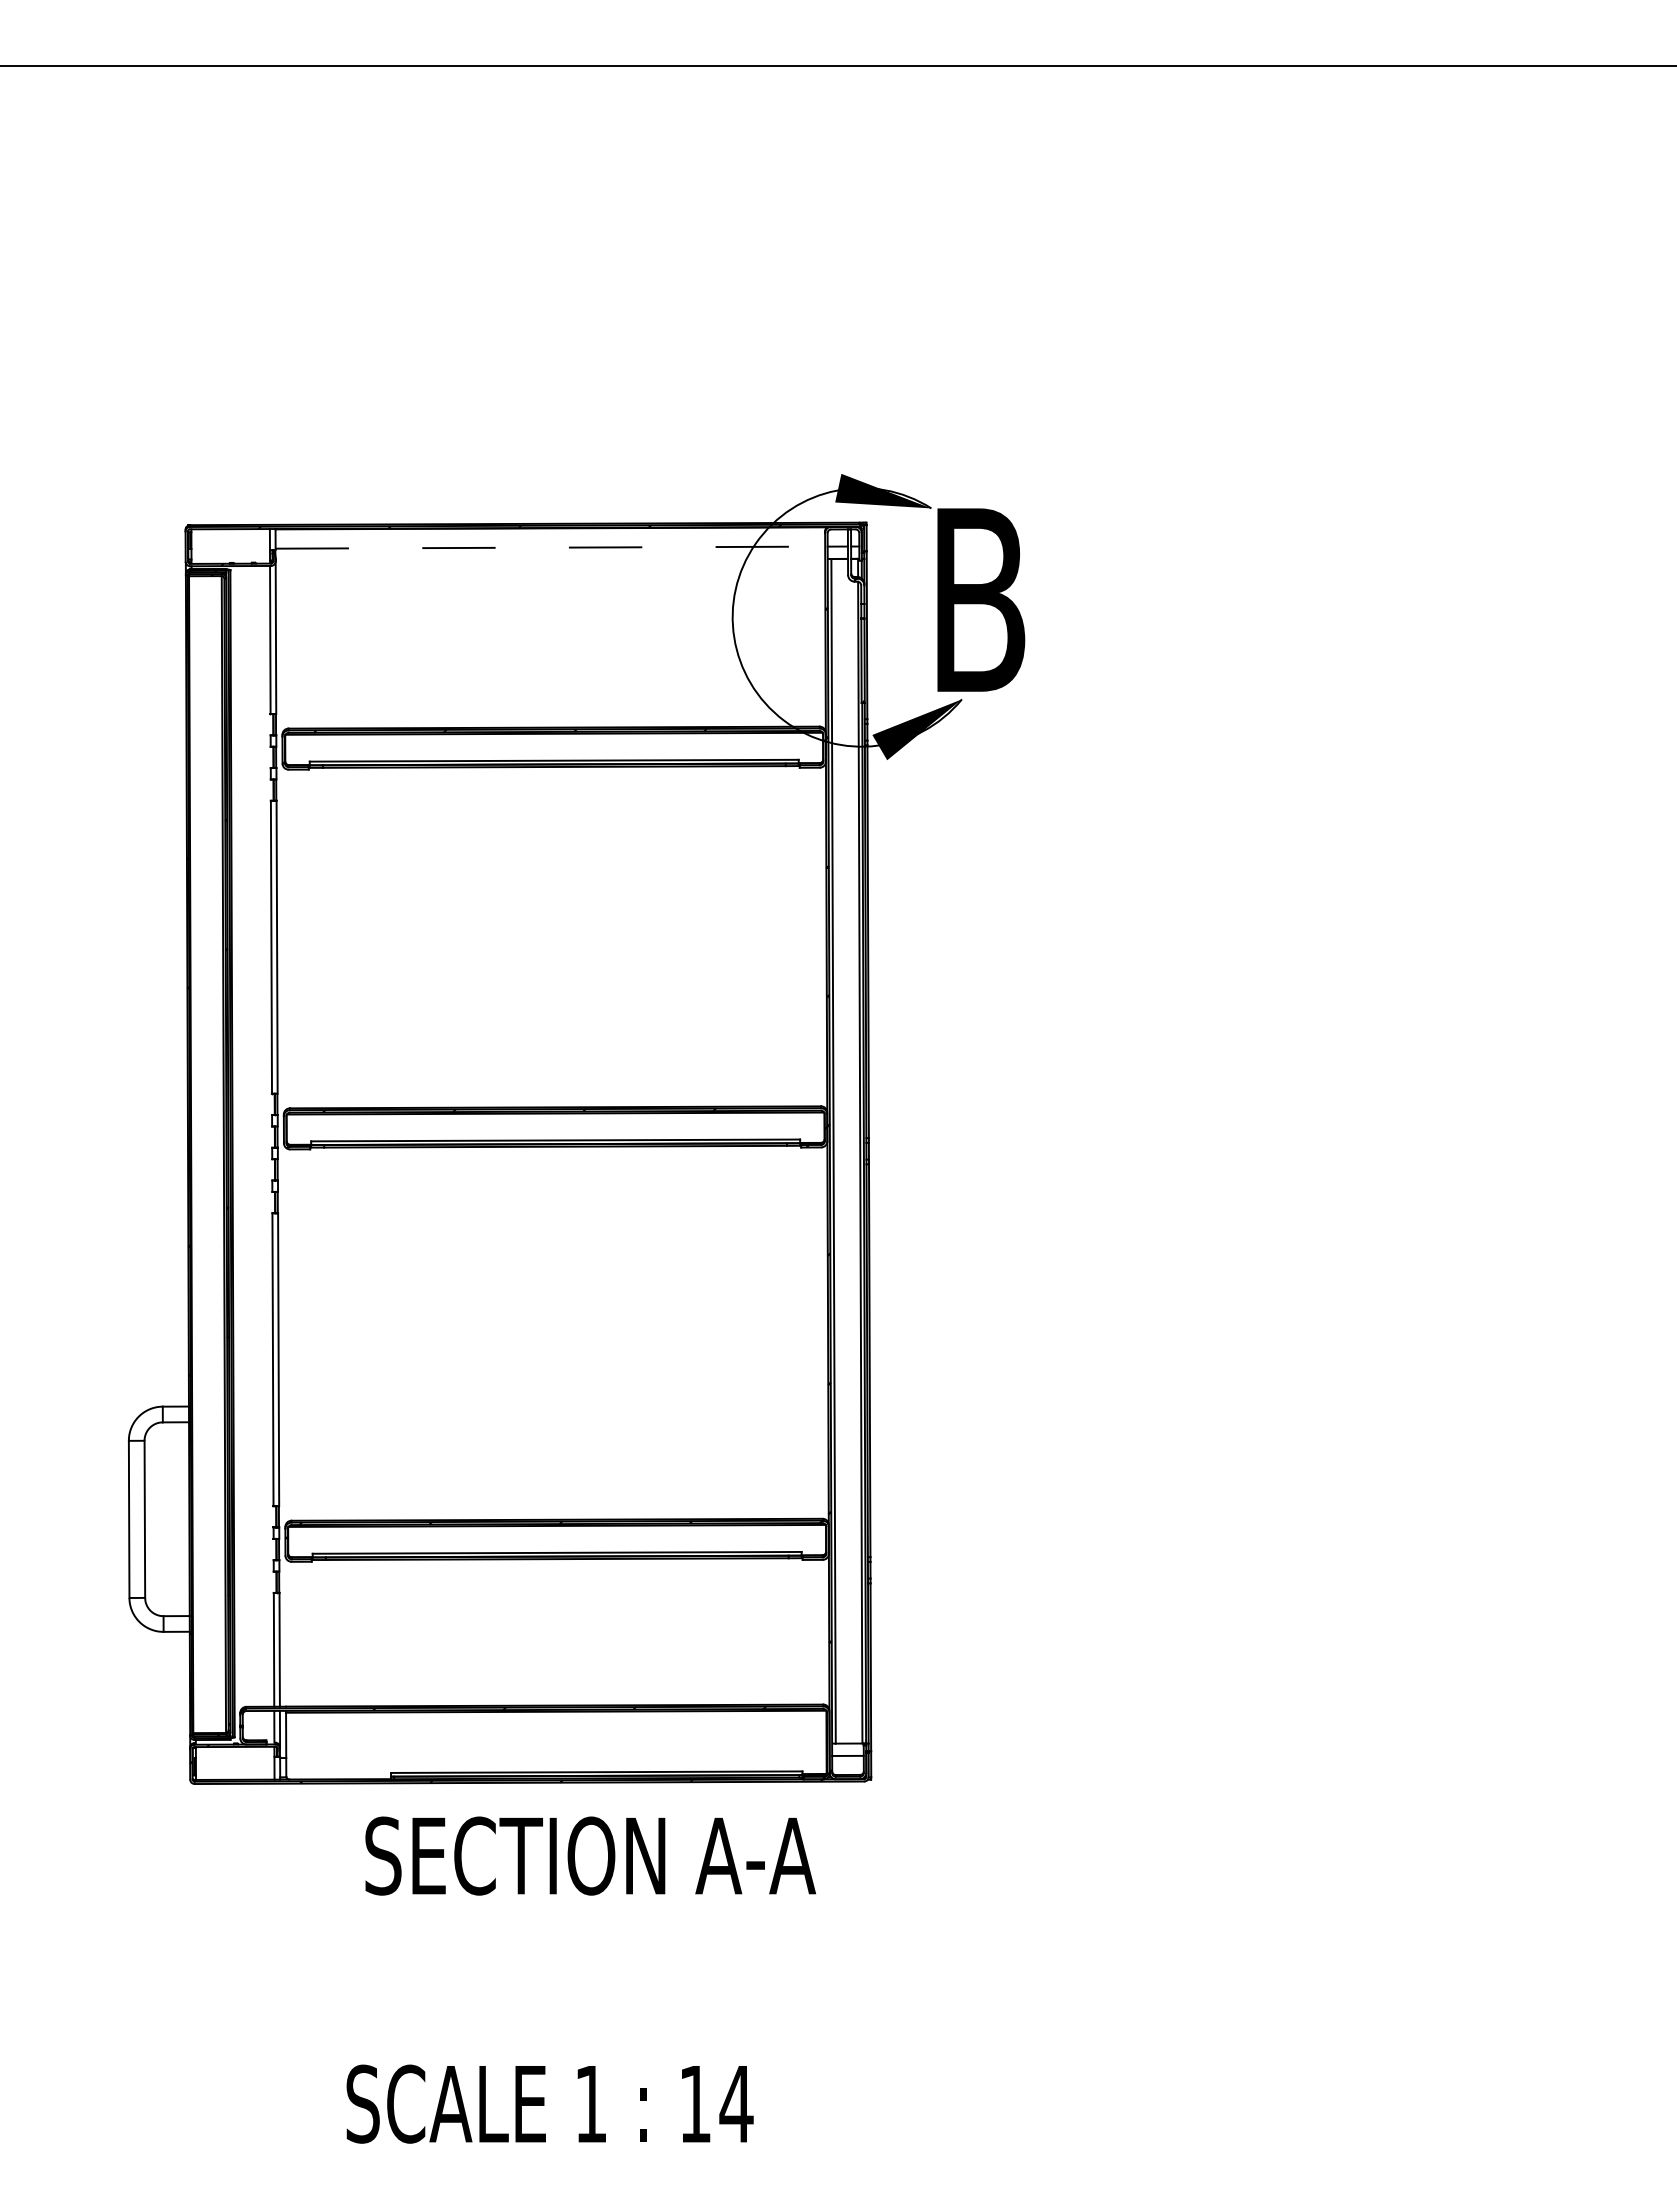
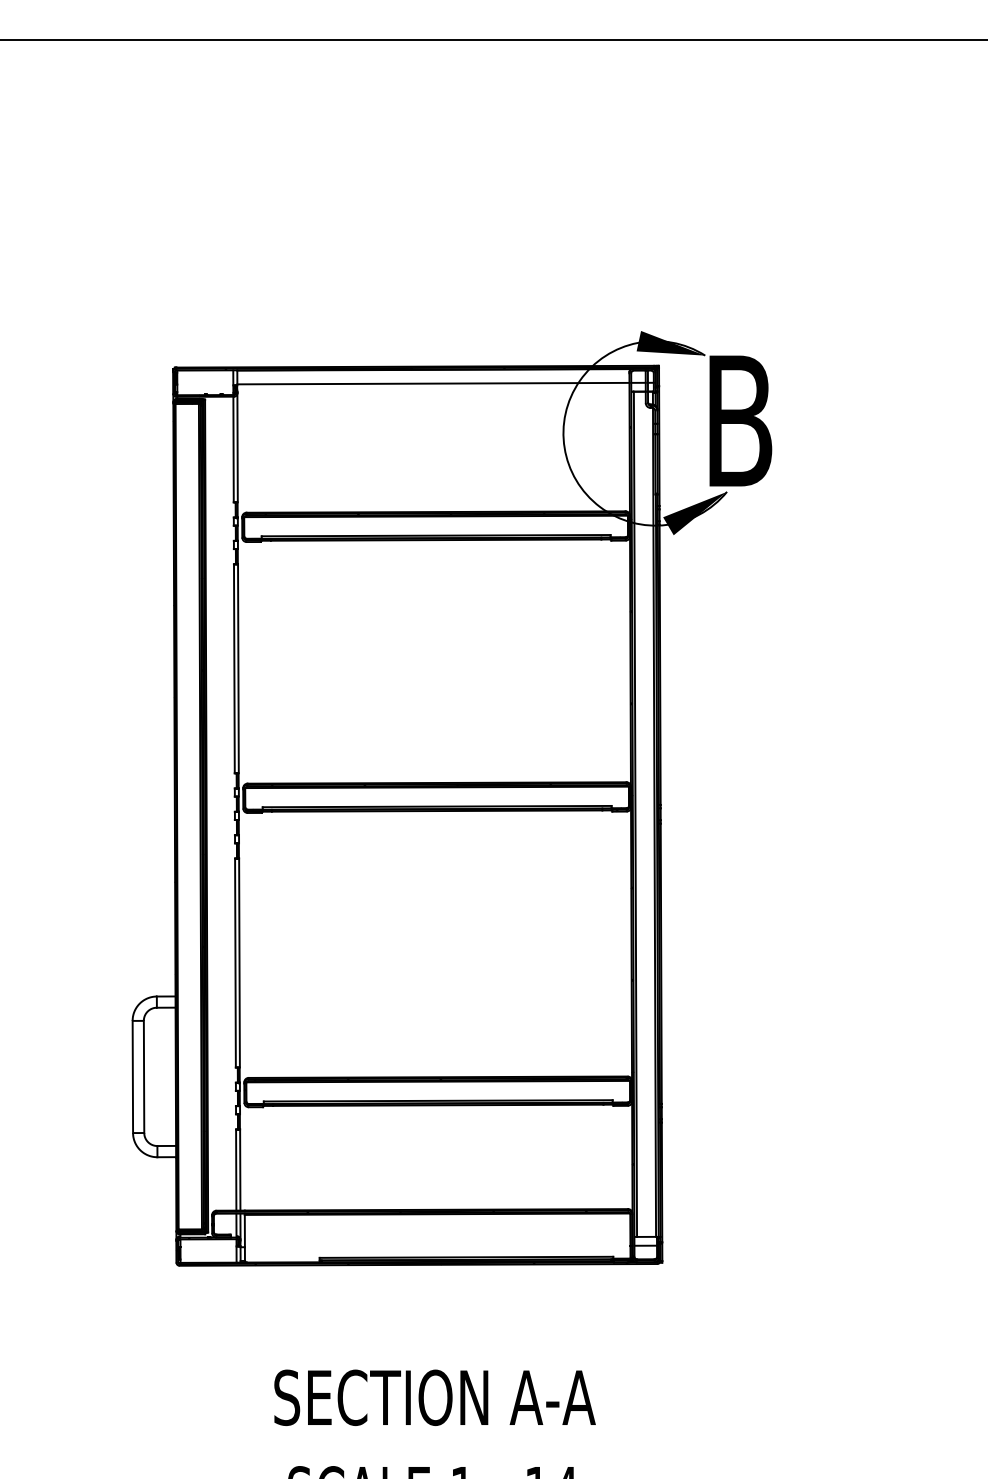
line: (550, 547) -> (433, 383), dashed -> solid
text: (590, 1855) -> (434, 1397), moved

